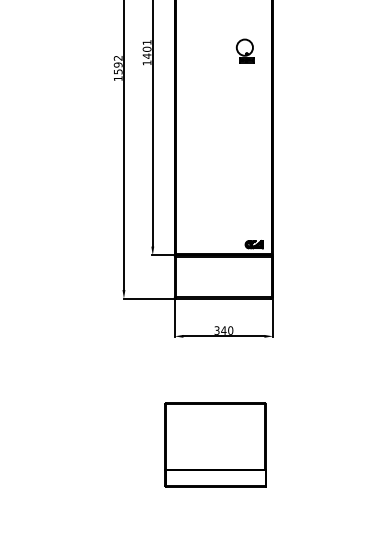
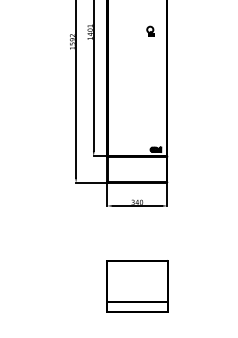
part: (245, 49) -> (150, 30), size x0.62
part: (216, 444) -> (137, 286), moved

